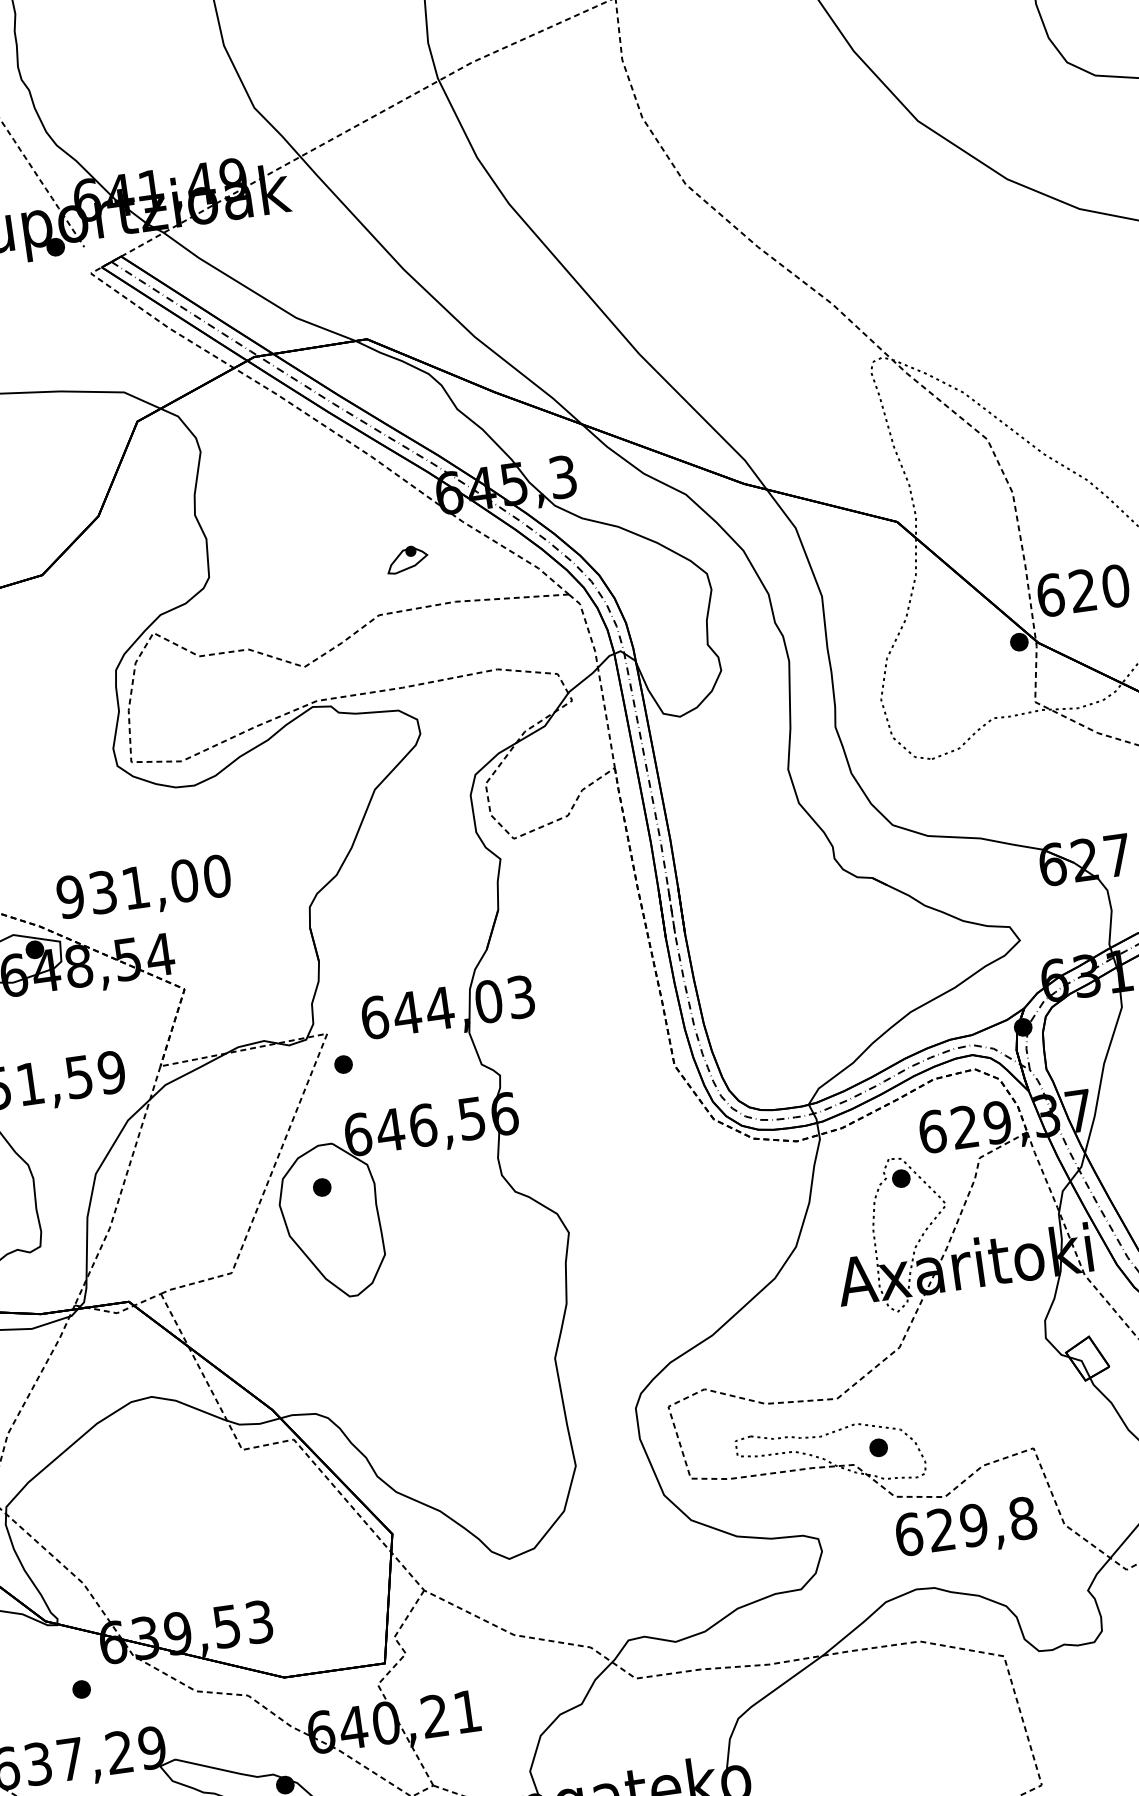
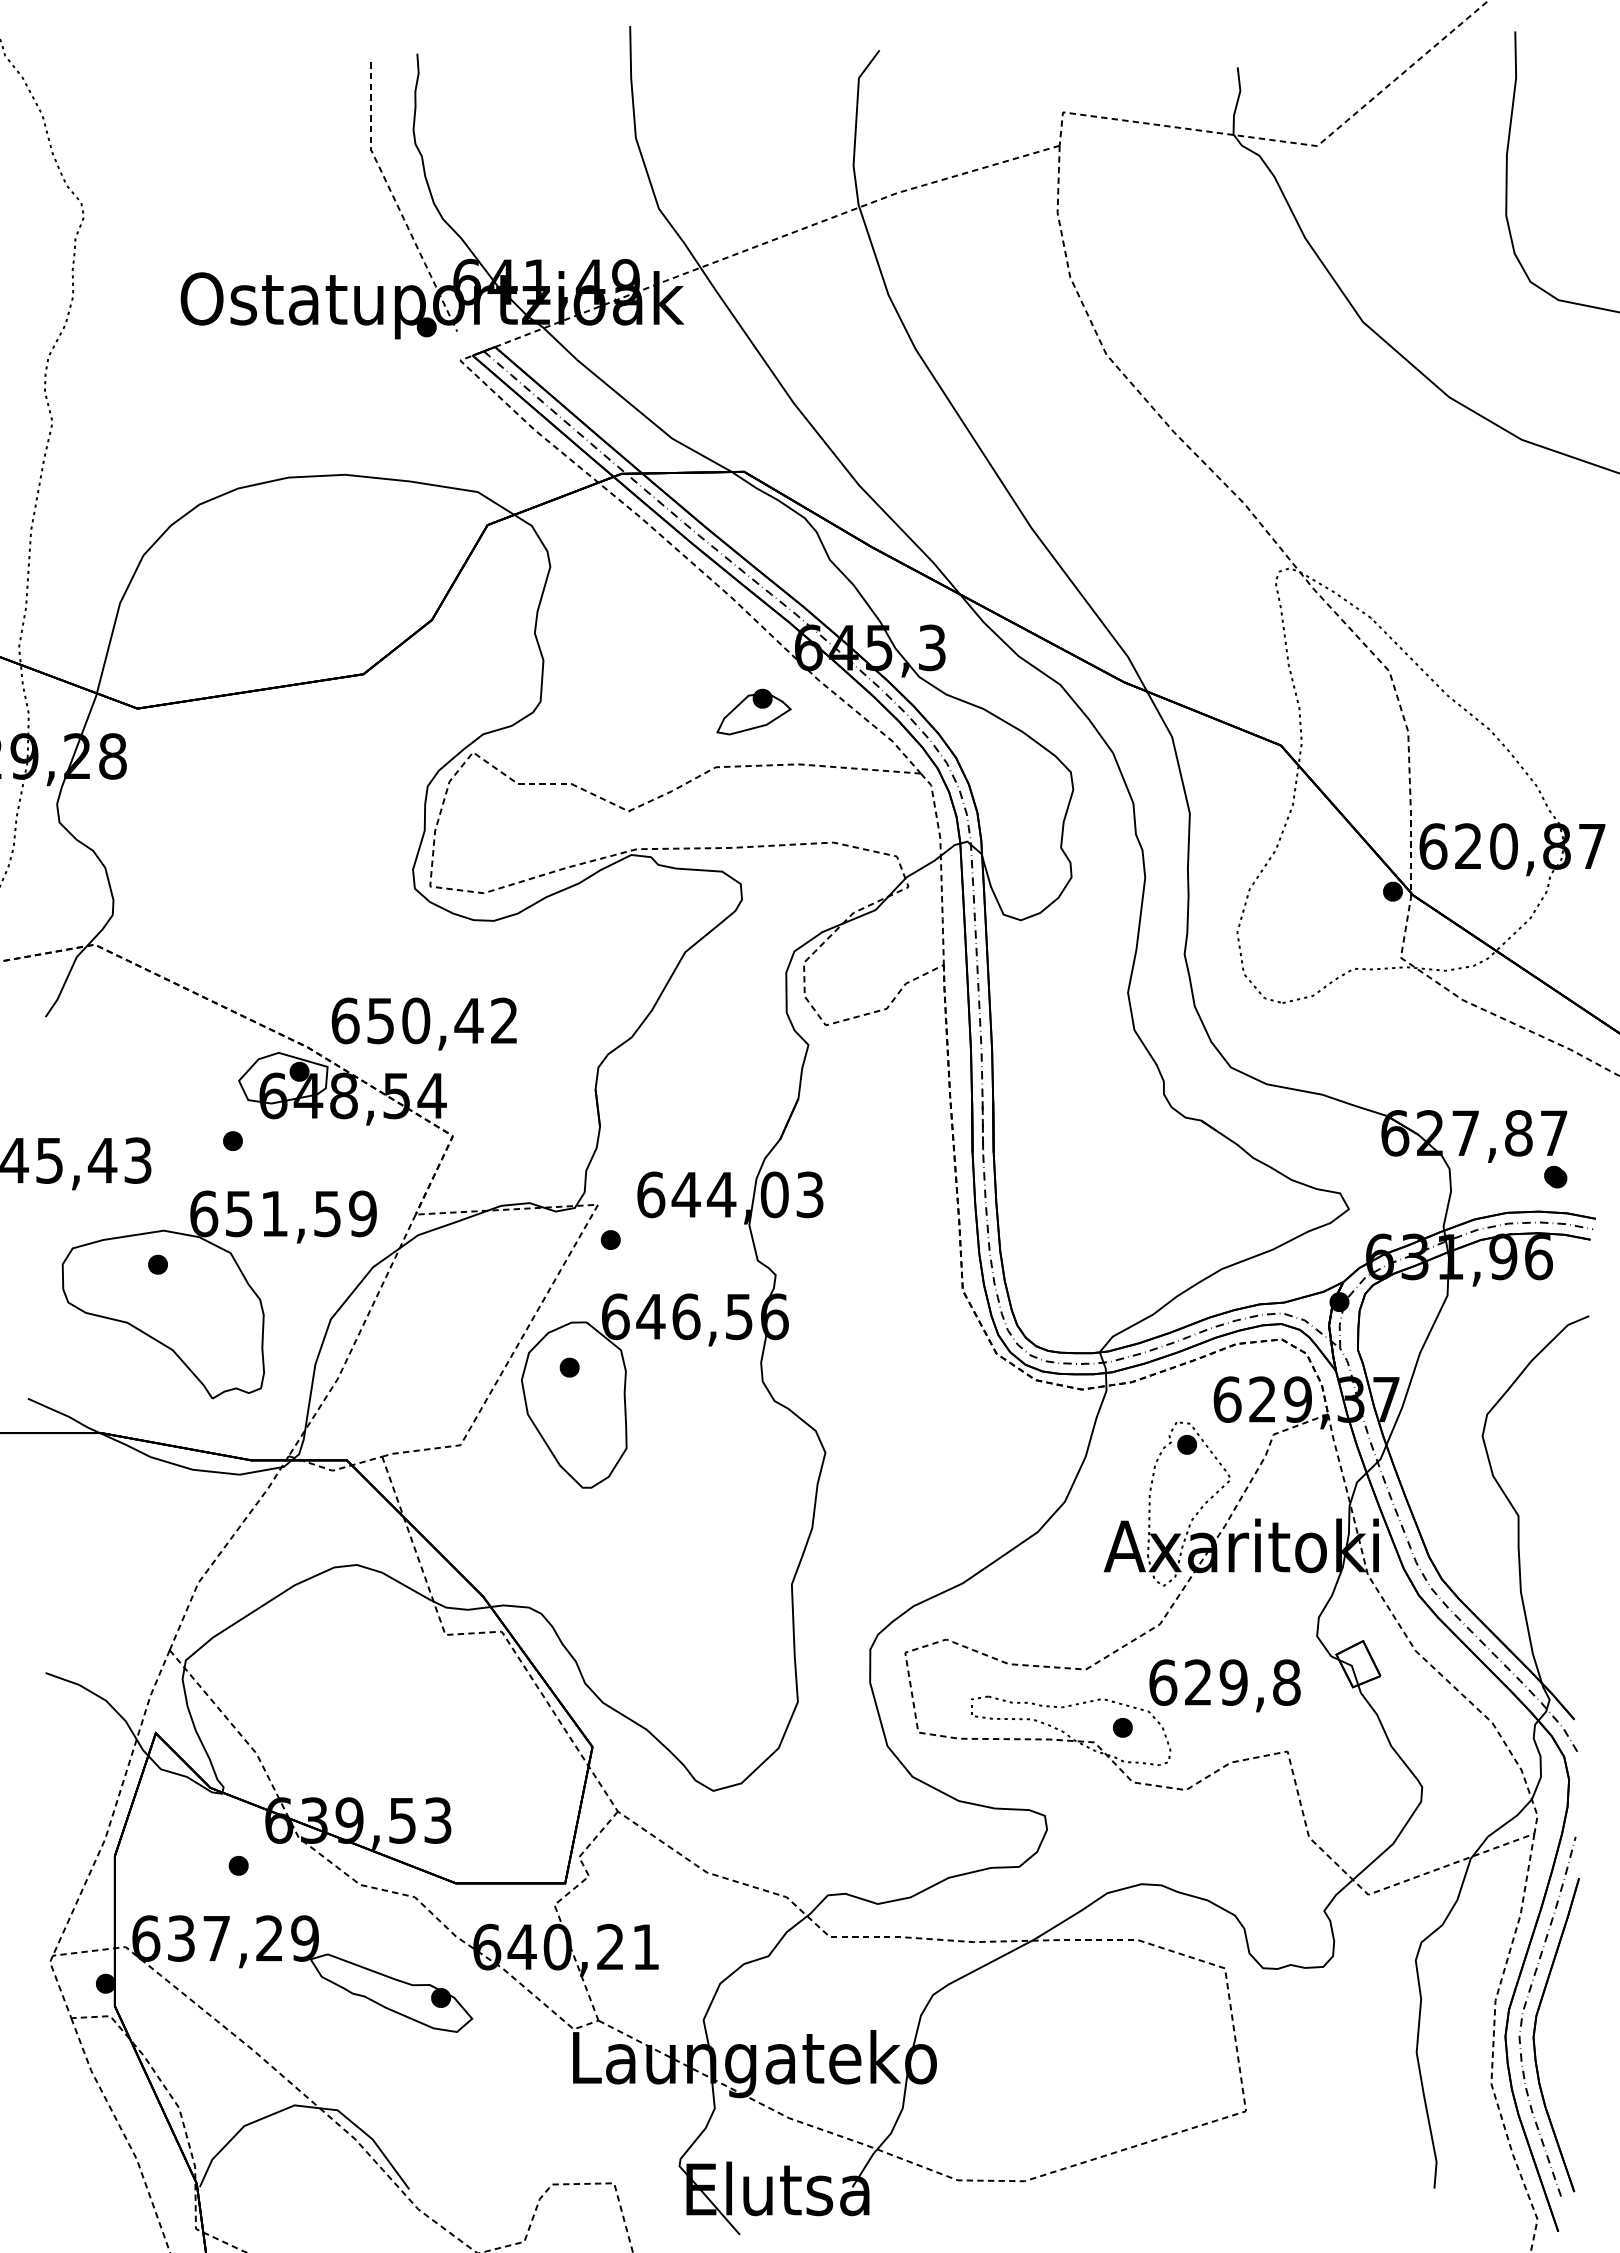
part: (406, 558) -> (753, 711), size x1.67
text: (143, 886) -> (424, 1020), 931,00 -> 650,42
text: (965, 1529) -> (1224, 1685), moved

